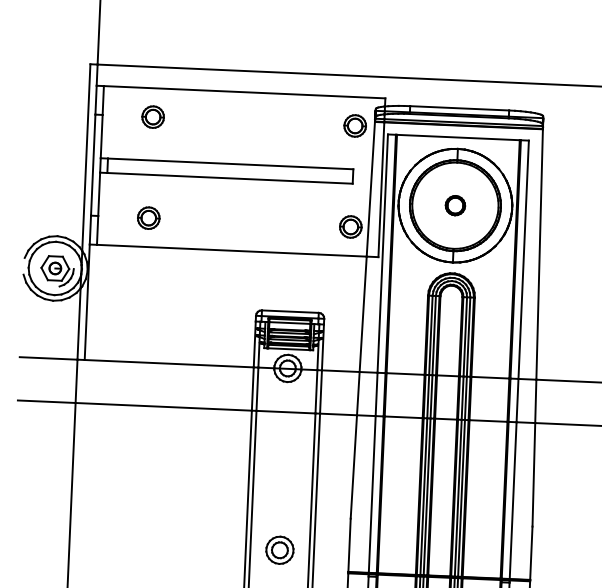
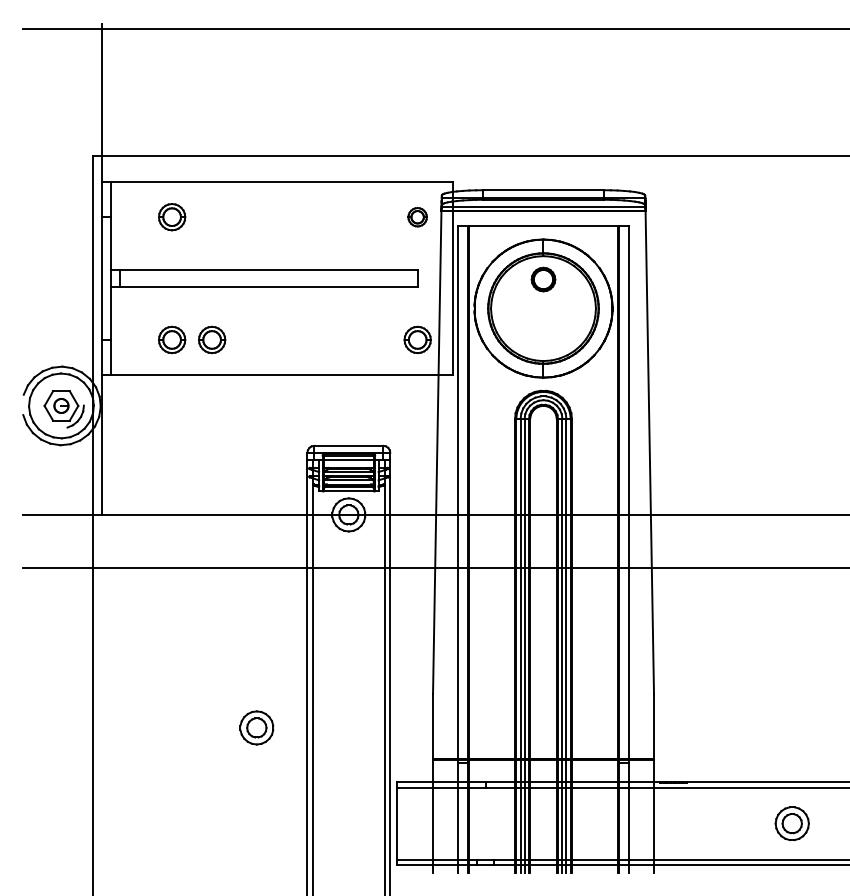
part: (355, 126) -> (417, 217), size x0.7
part: (455, 205) -> (543, 279), moved
part: (181, 219) -> (212, 339), added
part: (279, 549) -> (256, 727), moved

